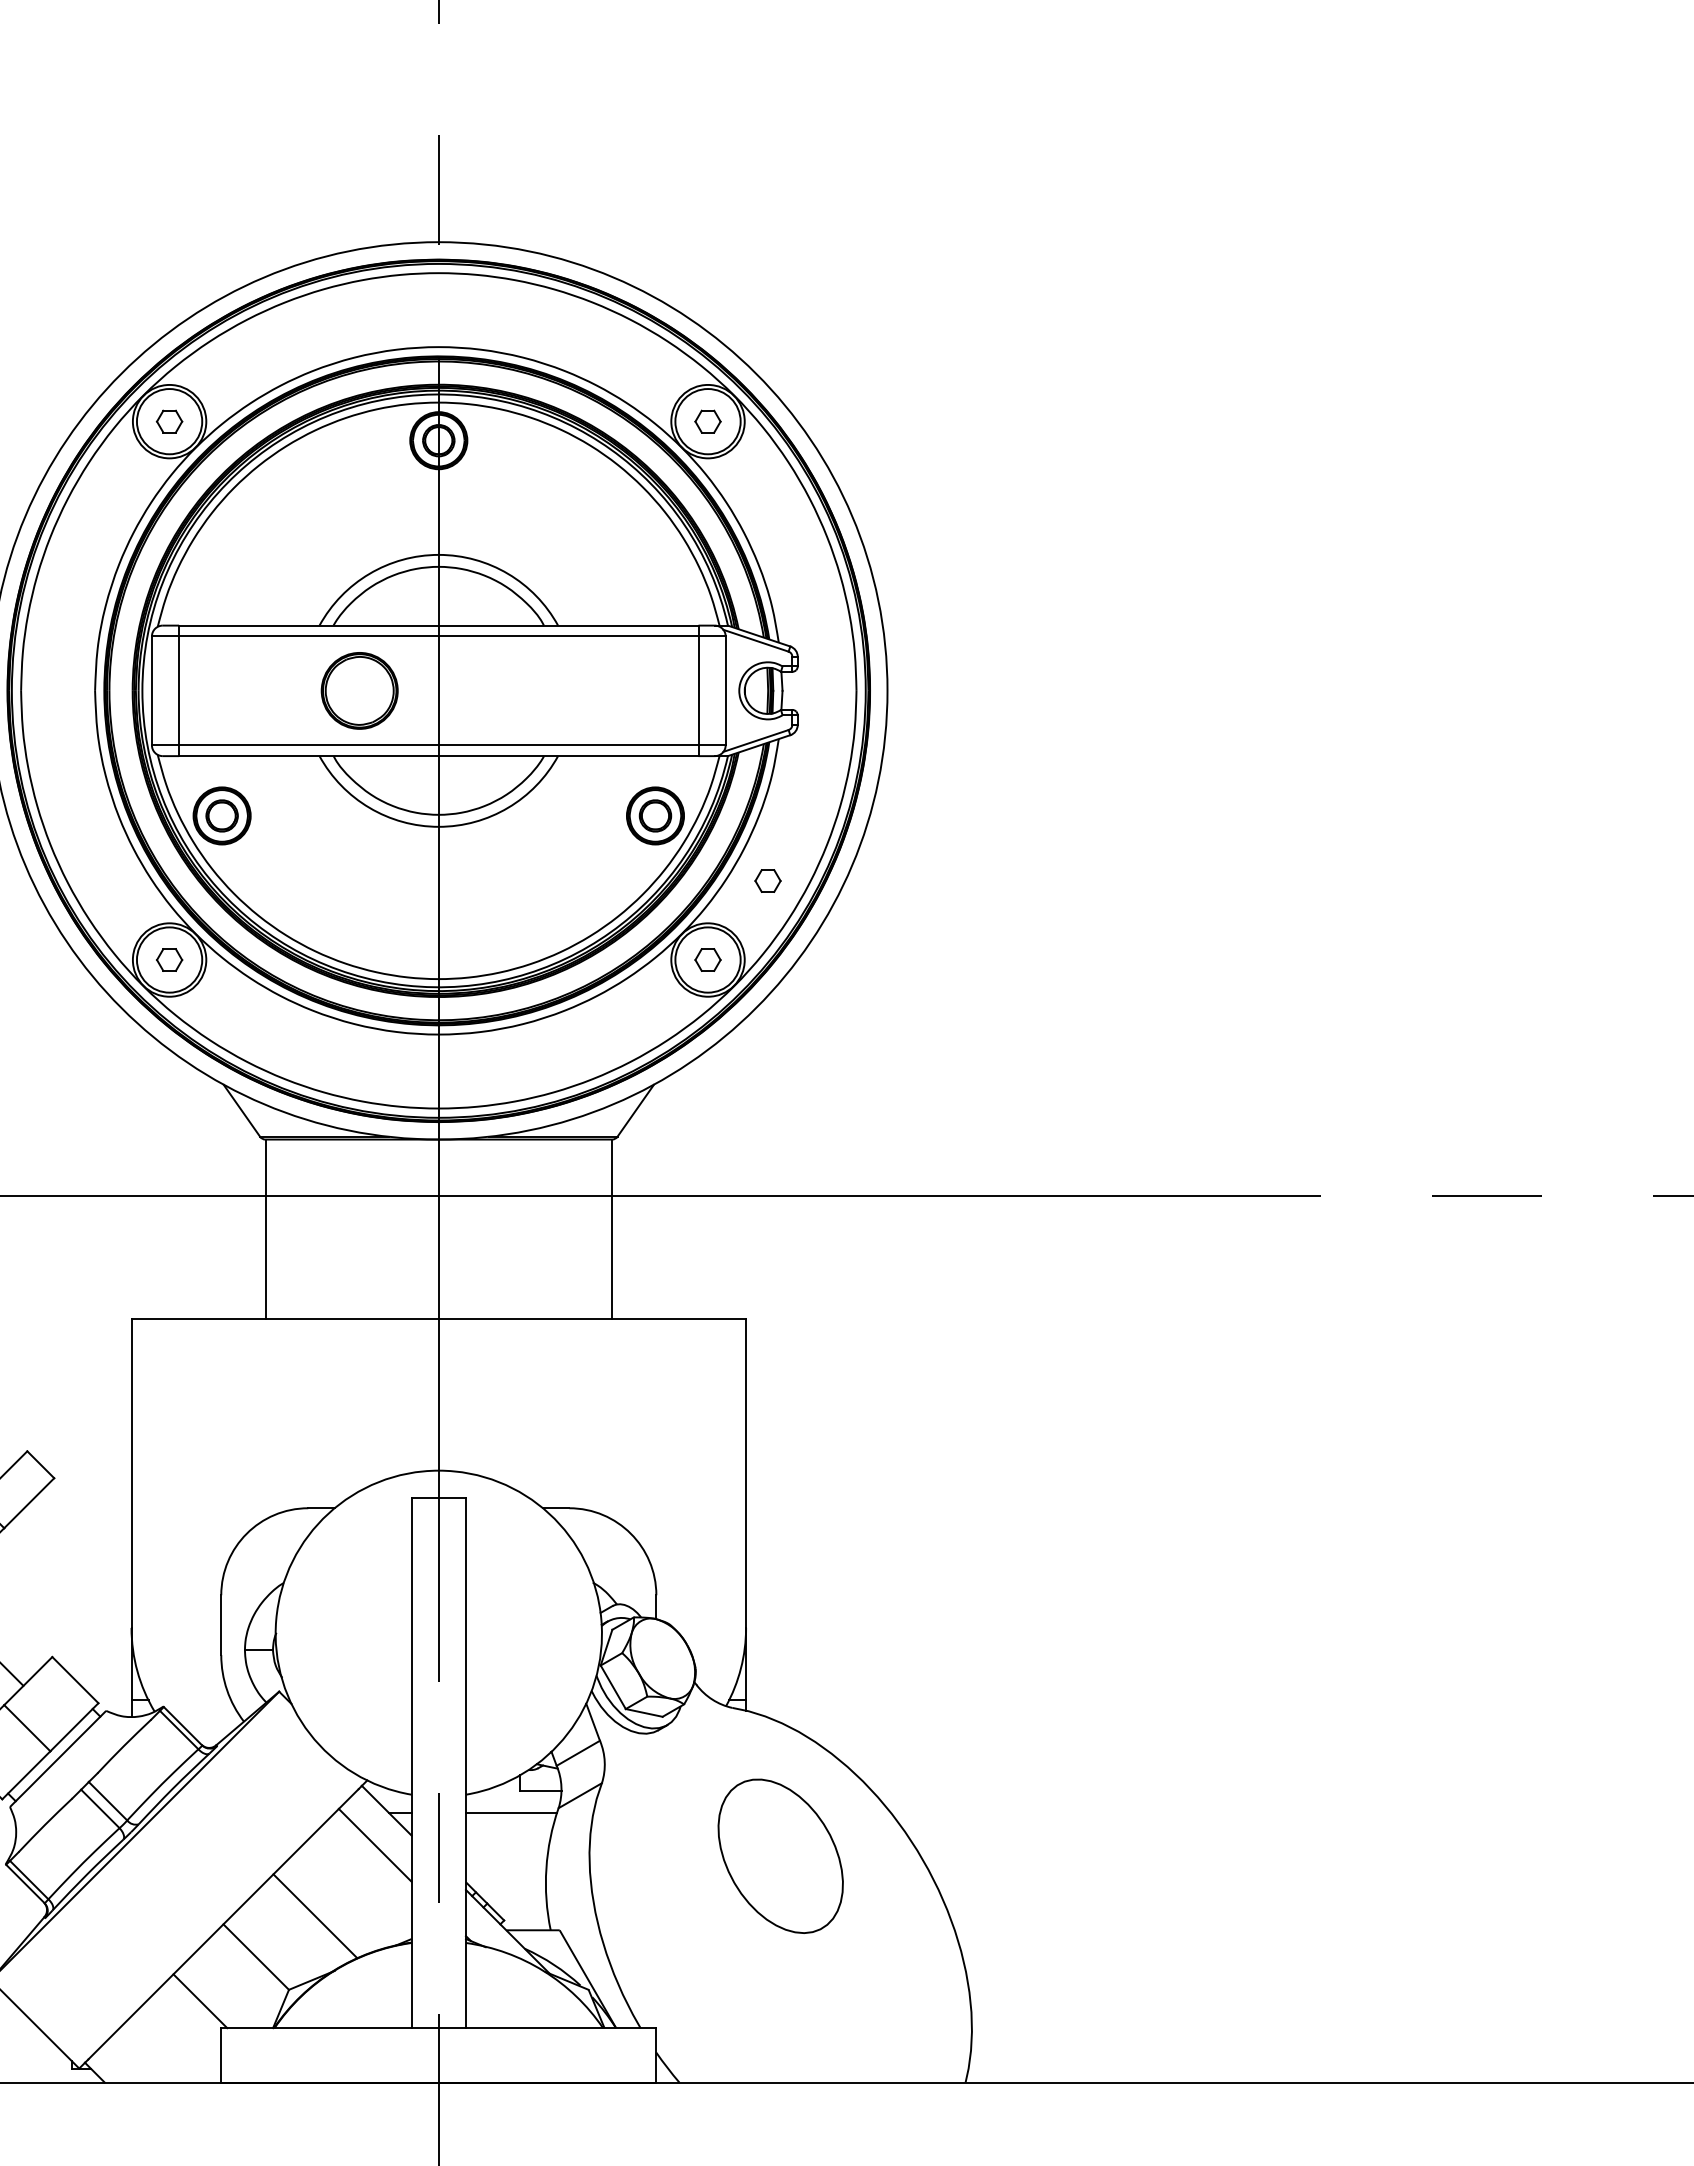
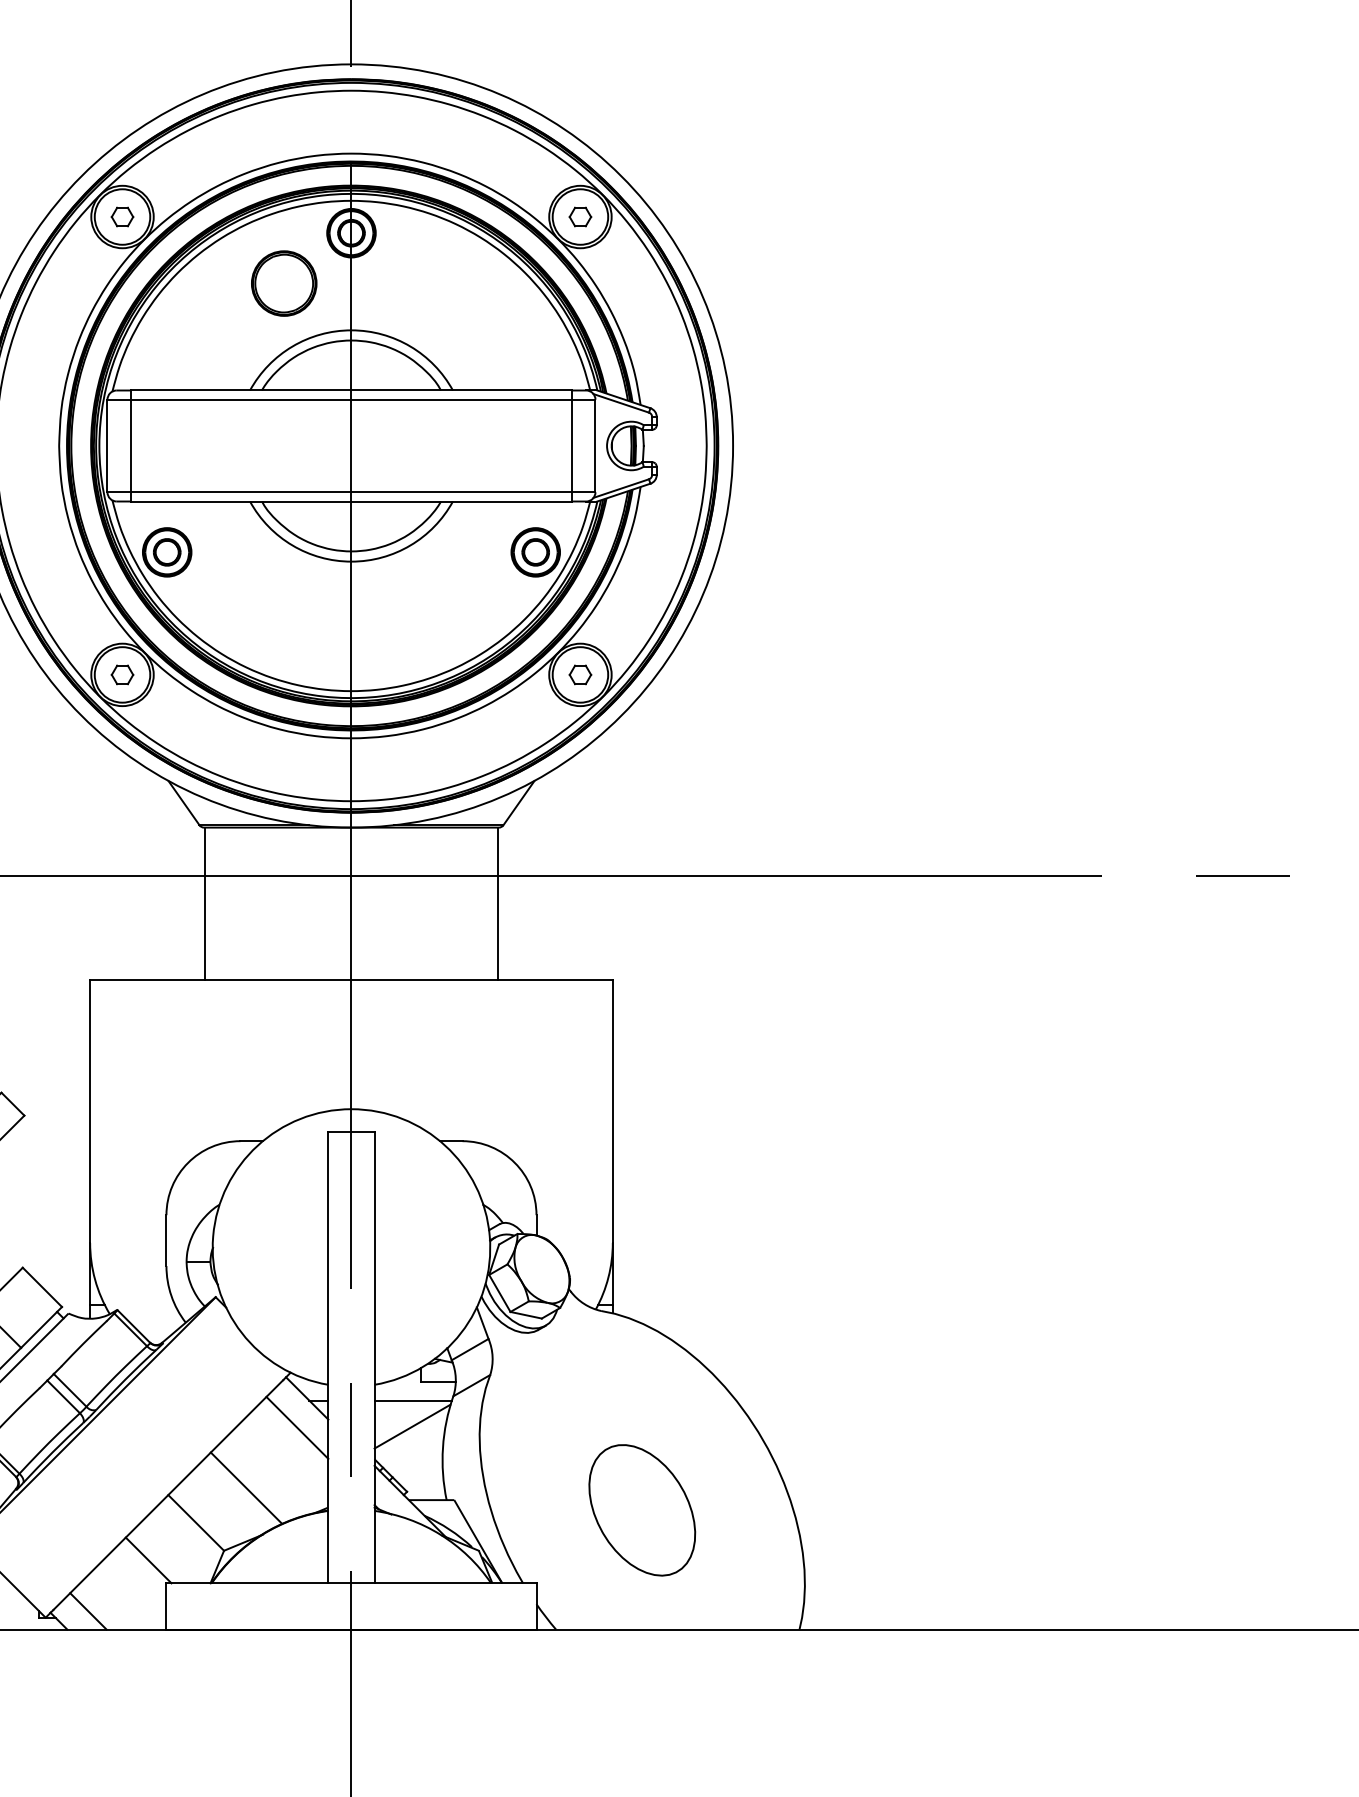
part: (359, 690) -> (284, 283), moved
part: (767, 880) -> (631, 607), removed
line: (510, 1843) -> (412, 1426), added
part: (780, 1855) -> (642, 1509), moved
line: (129, 2060) -> (88, 1610), added

